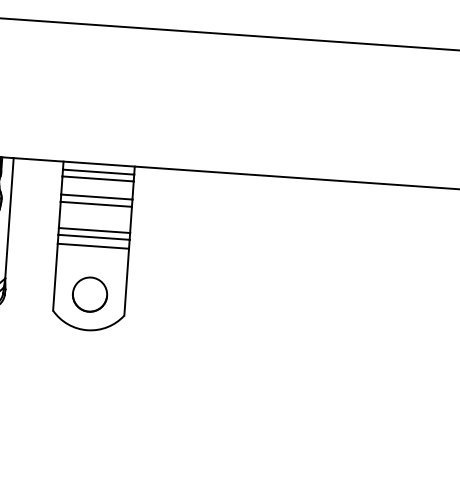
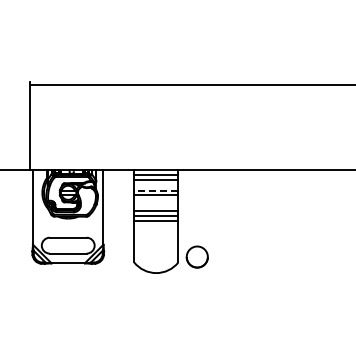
line: (95, 196) -> (155, 190), solid -> dashed
circle: (88, 293) -> (196, 256), moved

